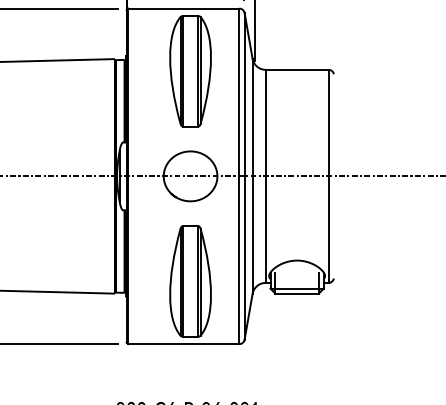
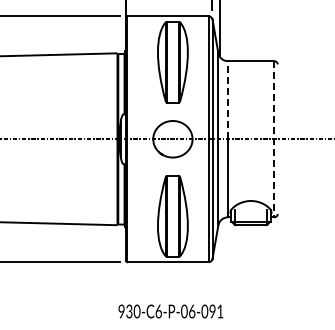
line: (265, 122) -> (227, 99), solid -> dashed
line: (329, 176) -> (274, 139), solid -> dashed

